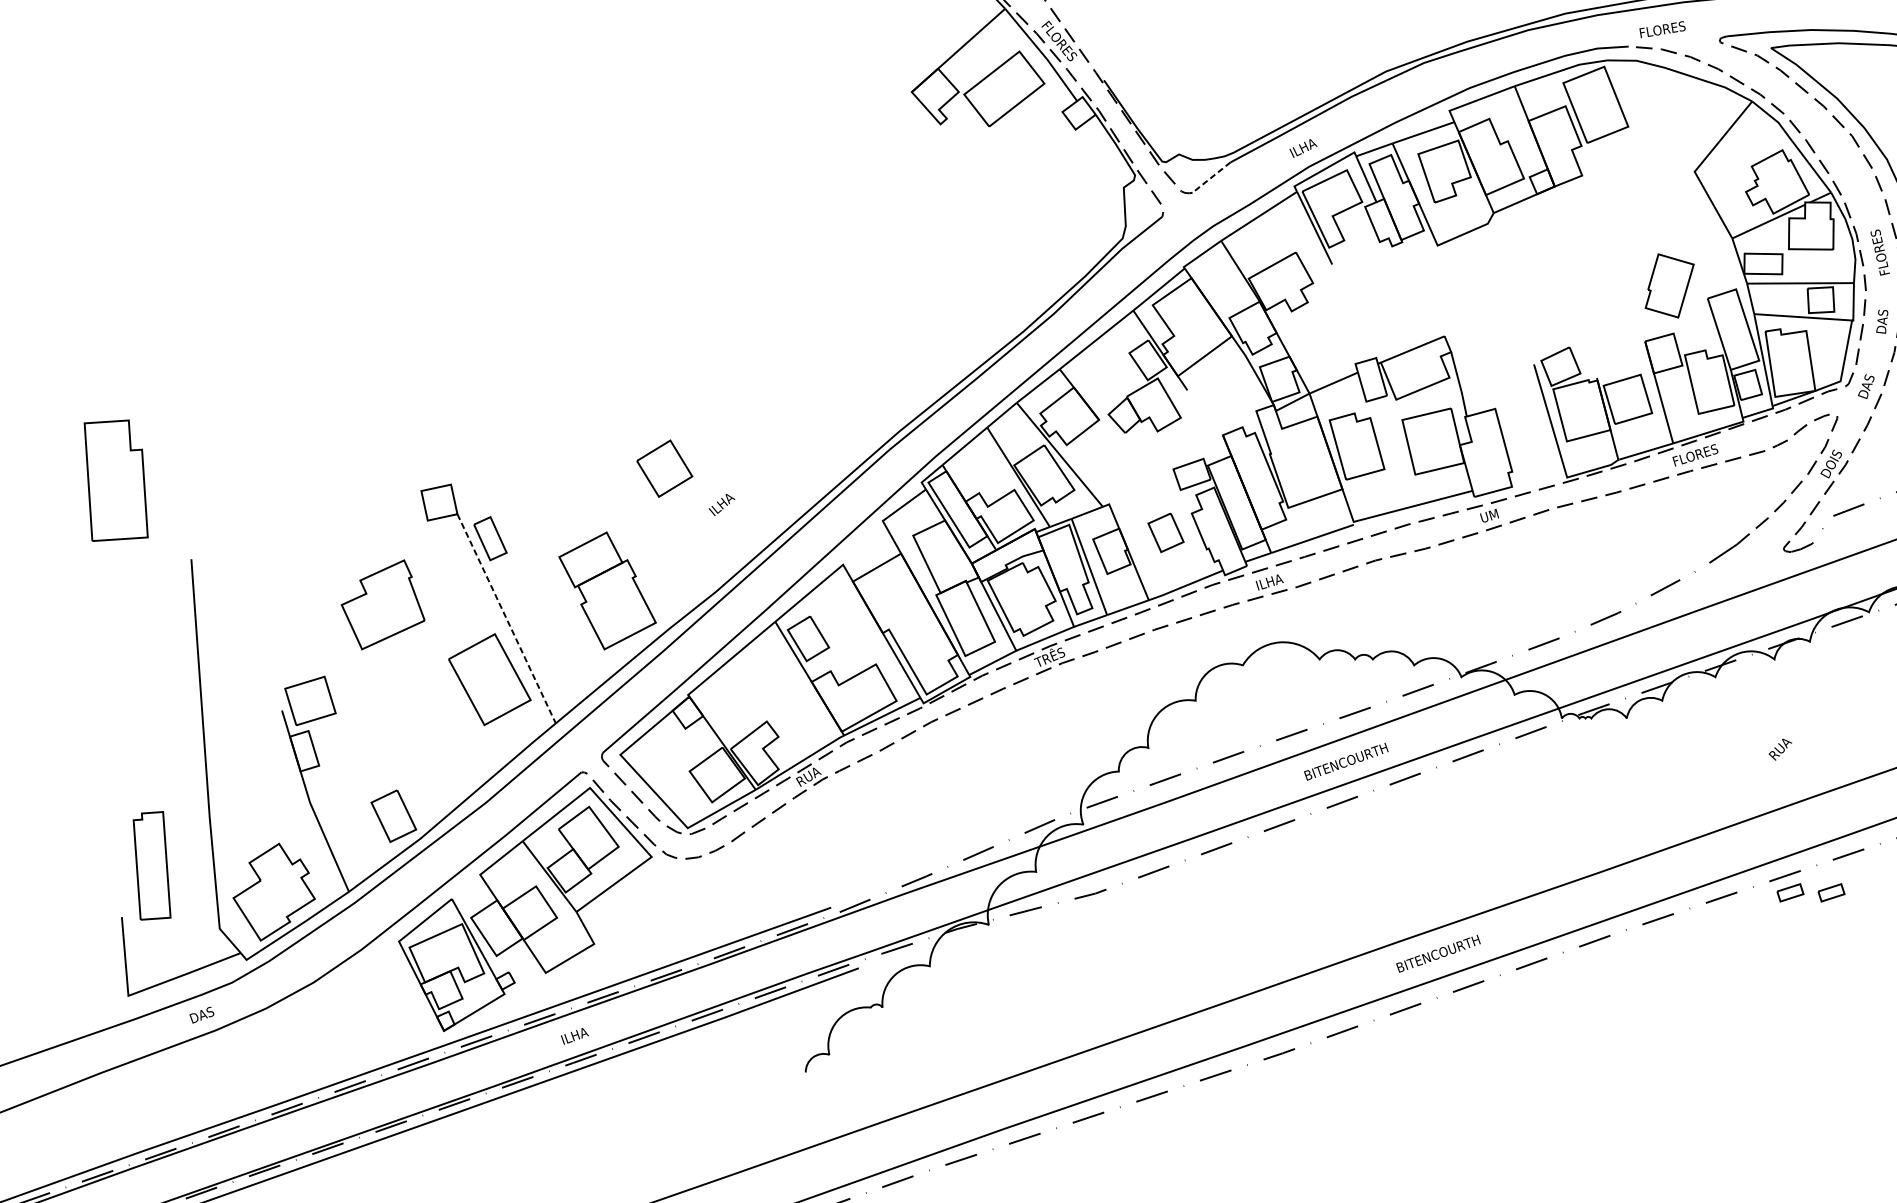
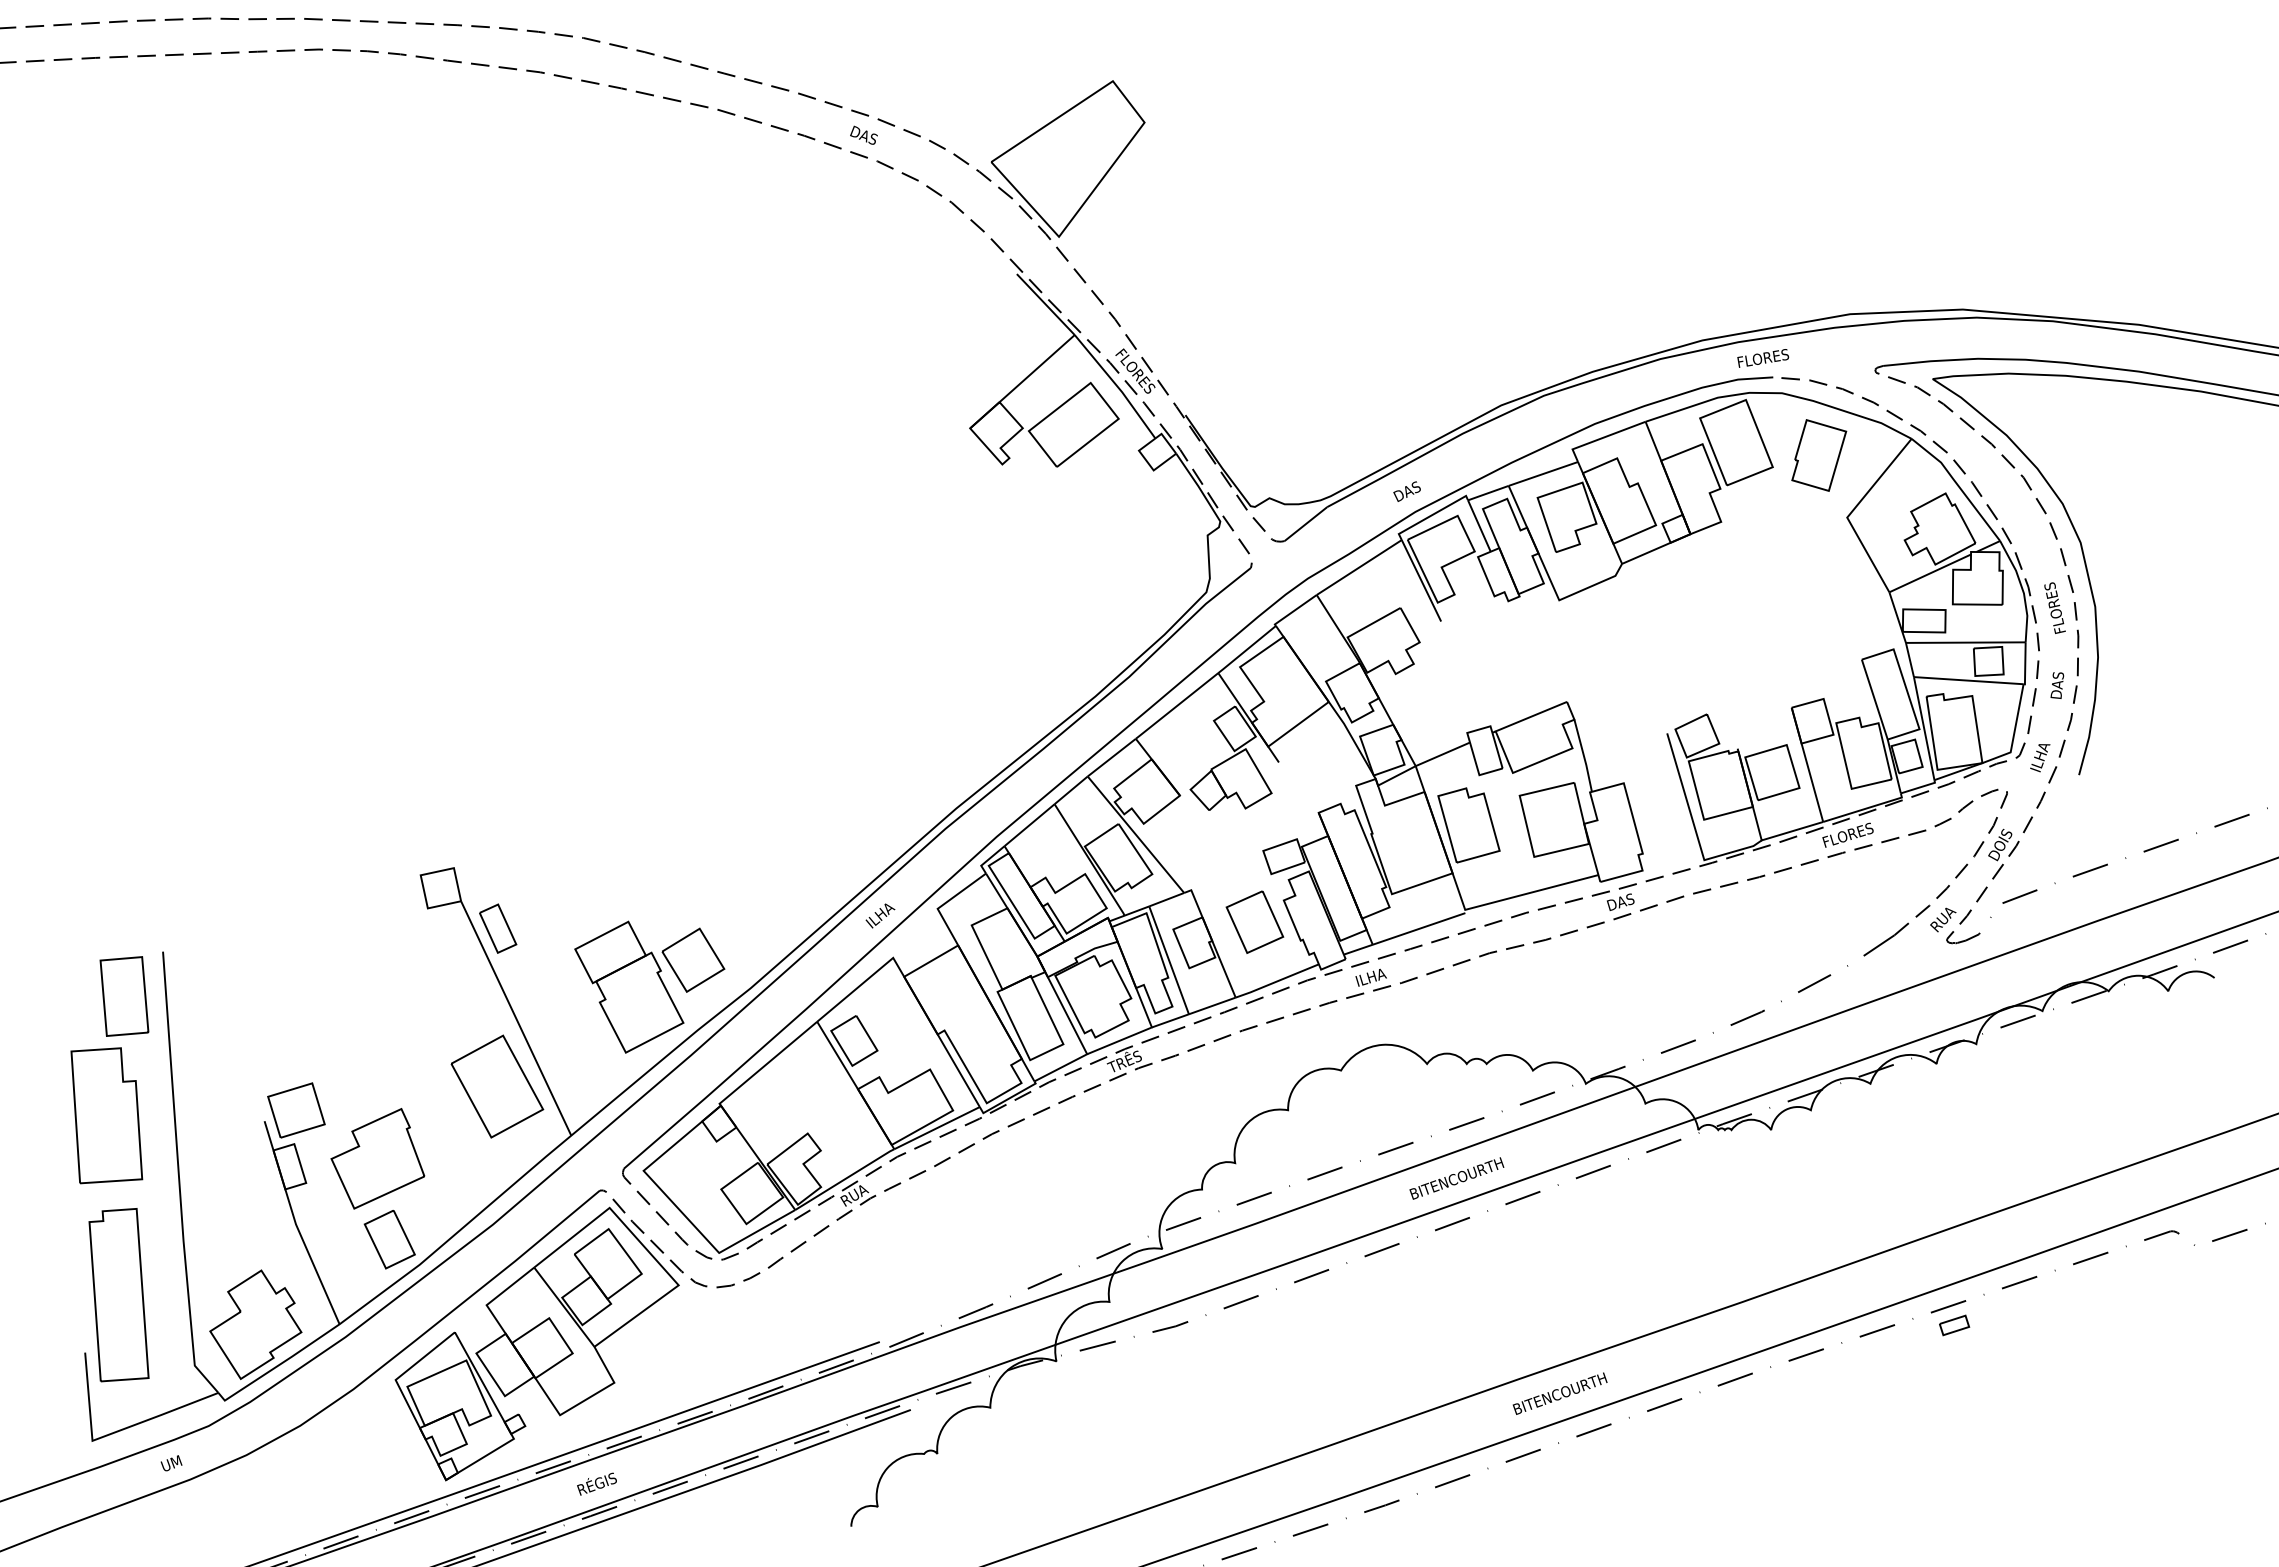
text: (1662, 29) -> (1763, 358), moved
text: (1303, 148) -> (1409, 491), ILHA -> DAS
line: (1211, 177) -> (1305, 524), dashed -> solid
part: (1669, 285) -> (1819, 455), moved
text: (1867, 385) -> (2040, 757), DAS -> ILHA
part: (664, 468) -> (693, 959), moved
part: (115, 480) -> (106, 1115), moved
text: (722, 504) -> (880, 915), moved
text: (1492, 515) -> (1620, 902), UM -> DAS
part: (1165, 532) -> (1254, 921), size x1.43
part: (156, 599) -> (124, 996), added
part: (382, 604) -> (377, 1158), moved
line: (506, 618) -> (516, 1018), dashed -> solid
text: (1780, 749) -> (1943, 919), moved
part: (151, 866) -> (118, 1295), size x1.43
part: (1831, 892) -> (2000, 1325), removed
text: (201, 1015) -> (174, 1462), DAS -> UM
text: (579, 1033) -> (597, 1483), ILHA -> RÉGIS

